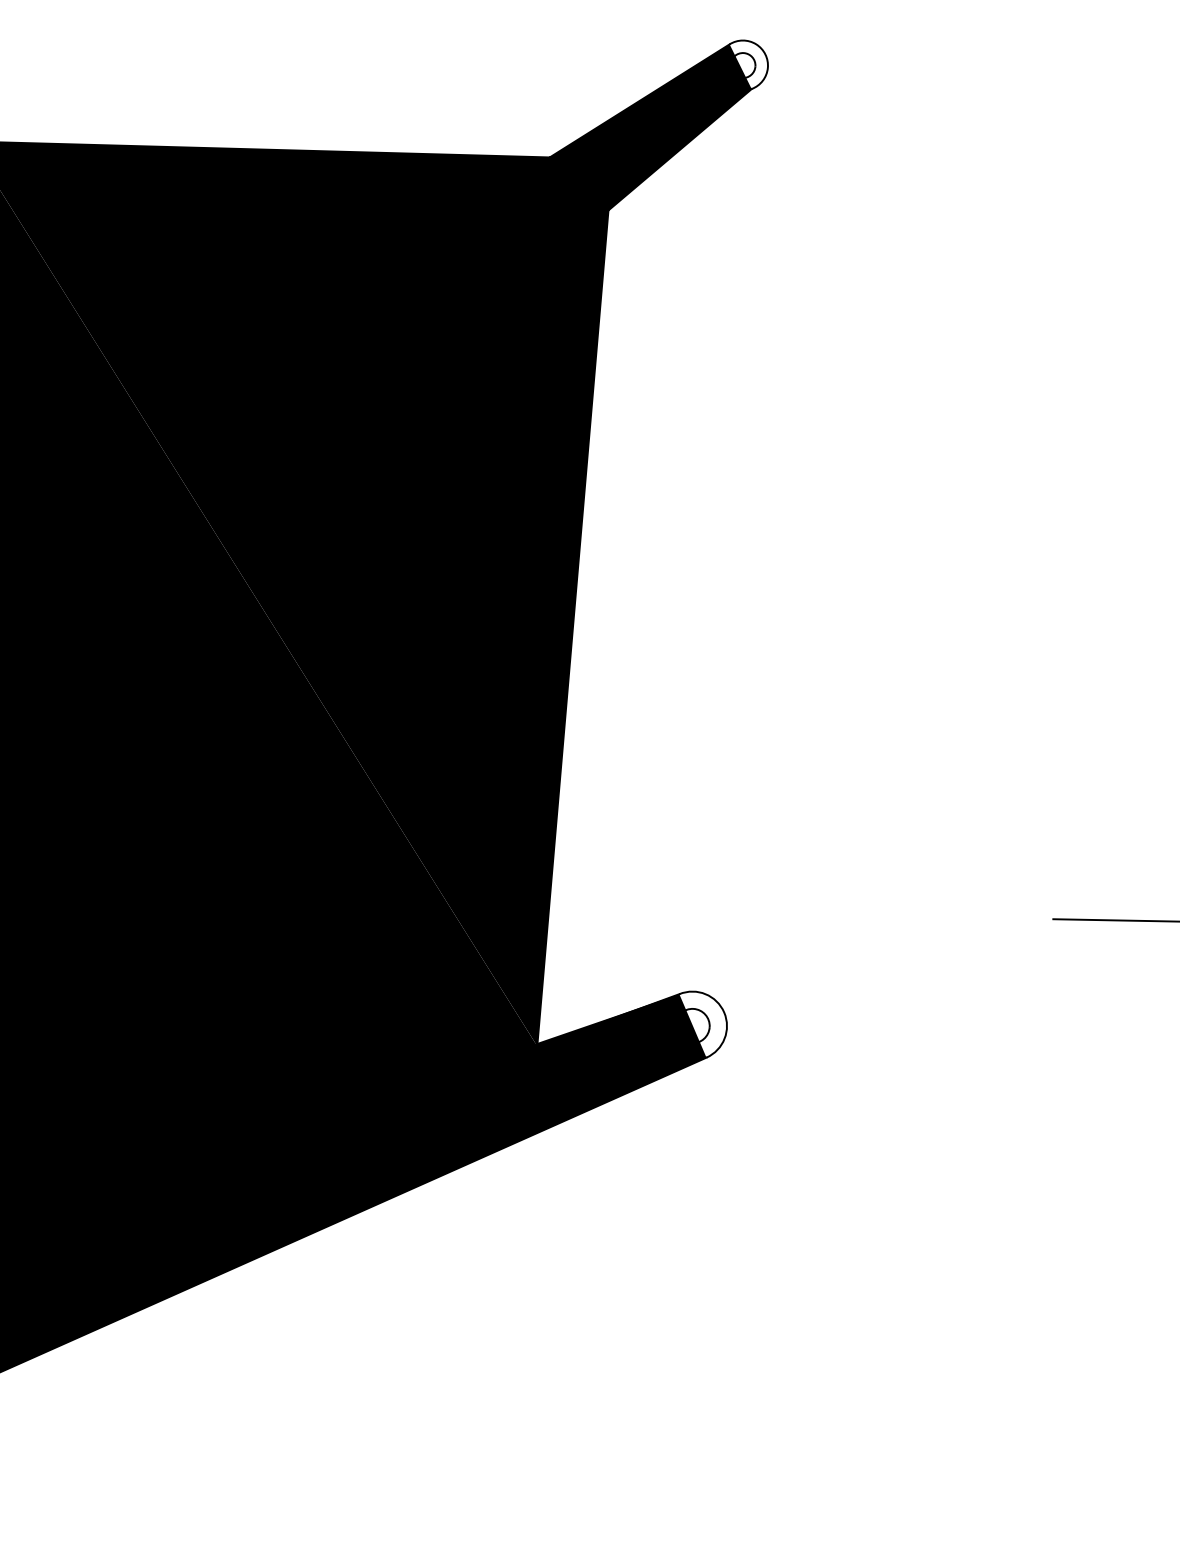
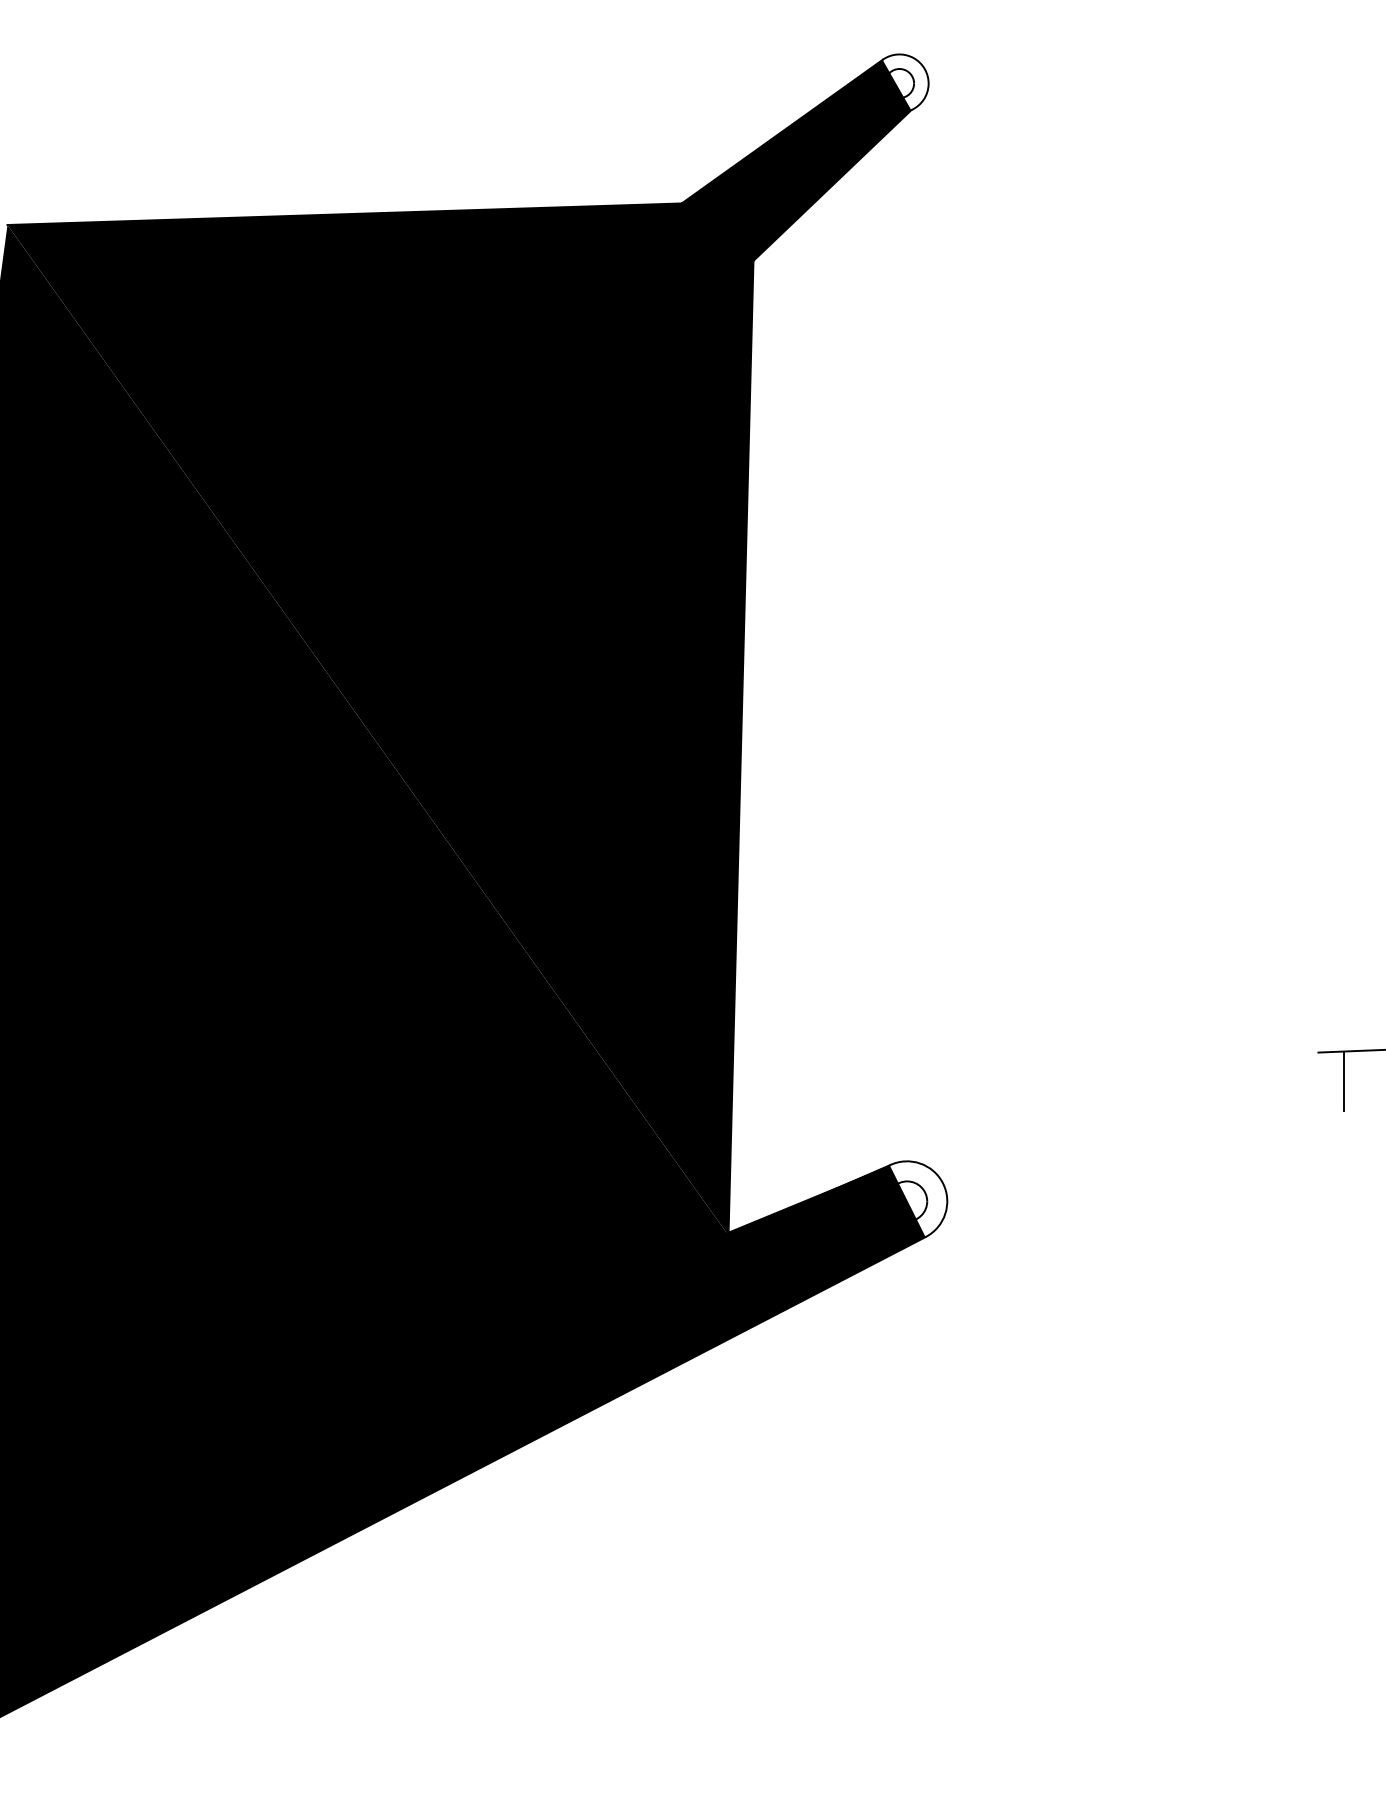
line: (1073, 945) -> (1343, 1081), added

